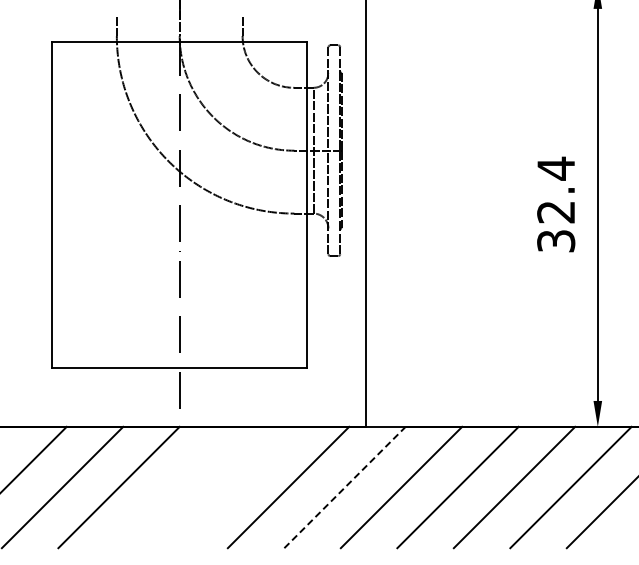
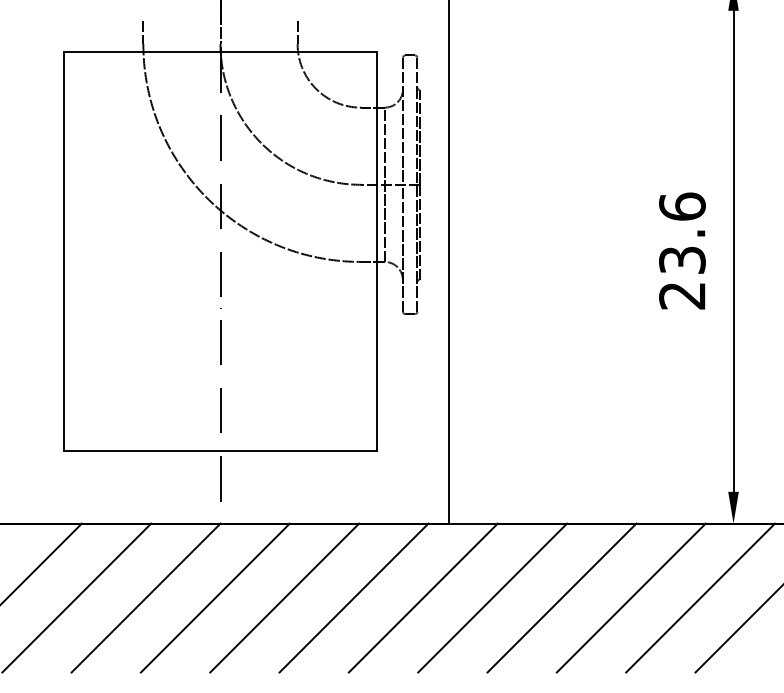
text: (556, 204) -> (682, 250), 32.4 -> 23.6
line: (175, 487) -> (215, 598), added
line: (231, 487) -> (284, 598), added
line: (345, 487) -> (423, 598), dashed -> solid

